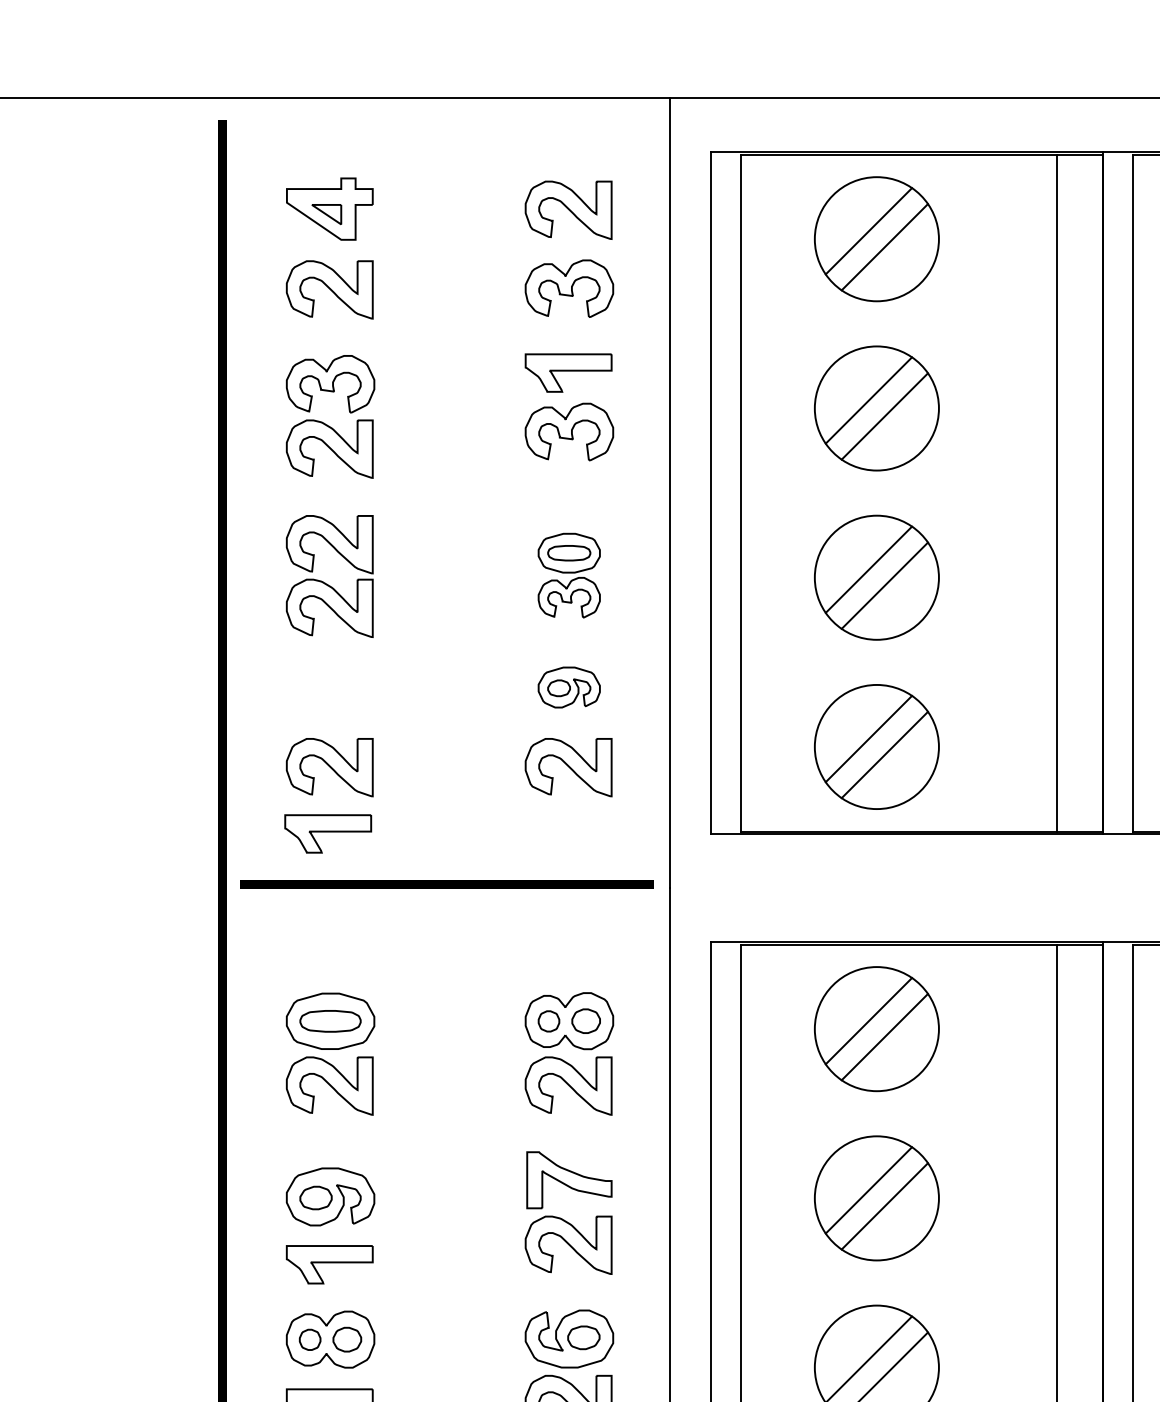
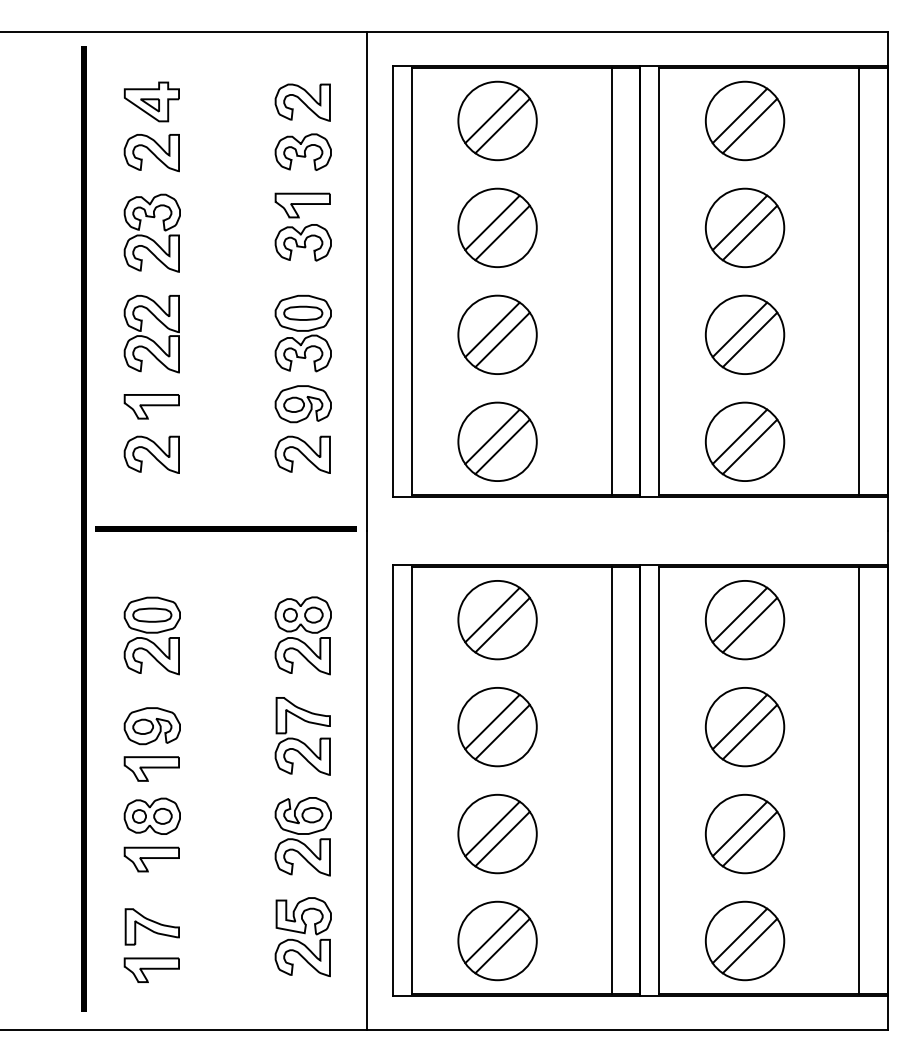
part: (568, 575) -> (302, 333), size x1.43
part: (568, 687) -> (302, 404), size x1.43
part: (327, 833) -> (151, 406), moved

